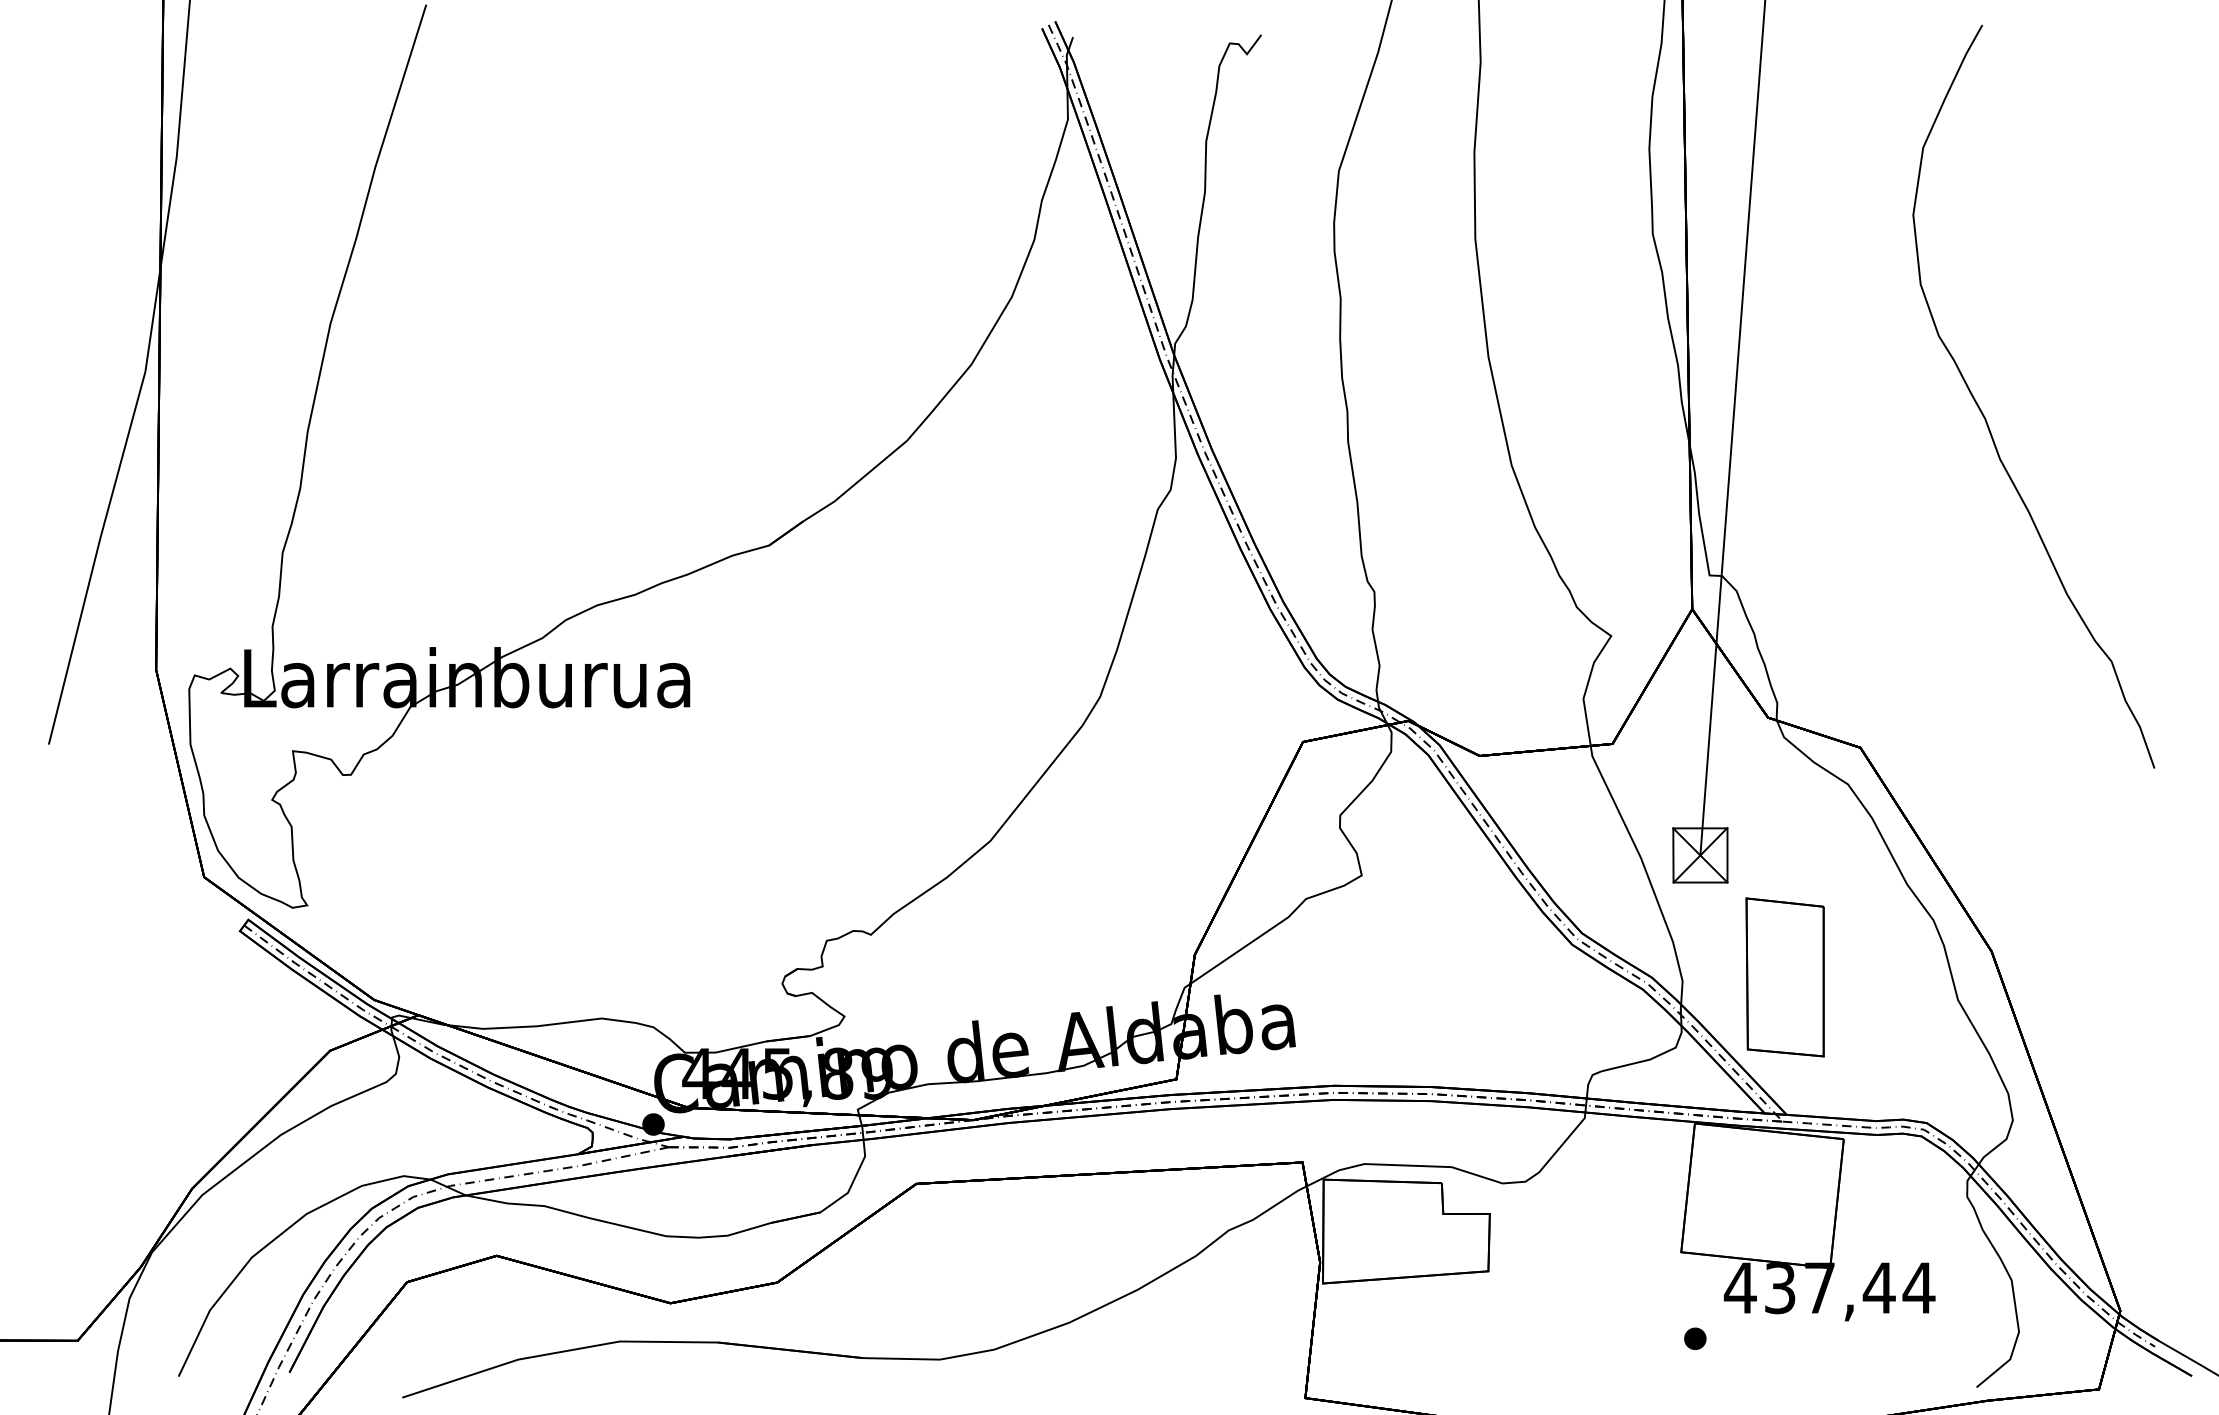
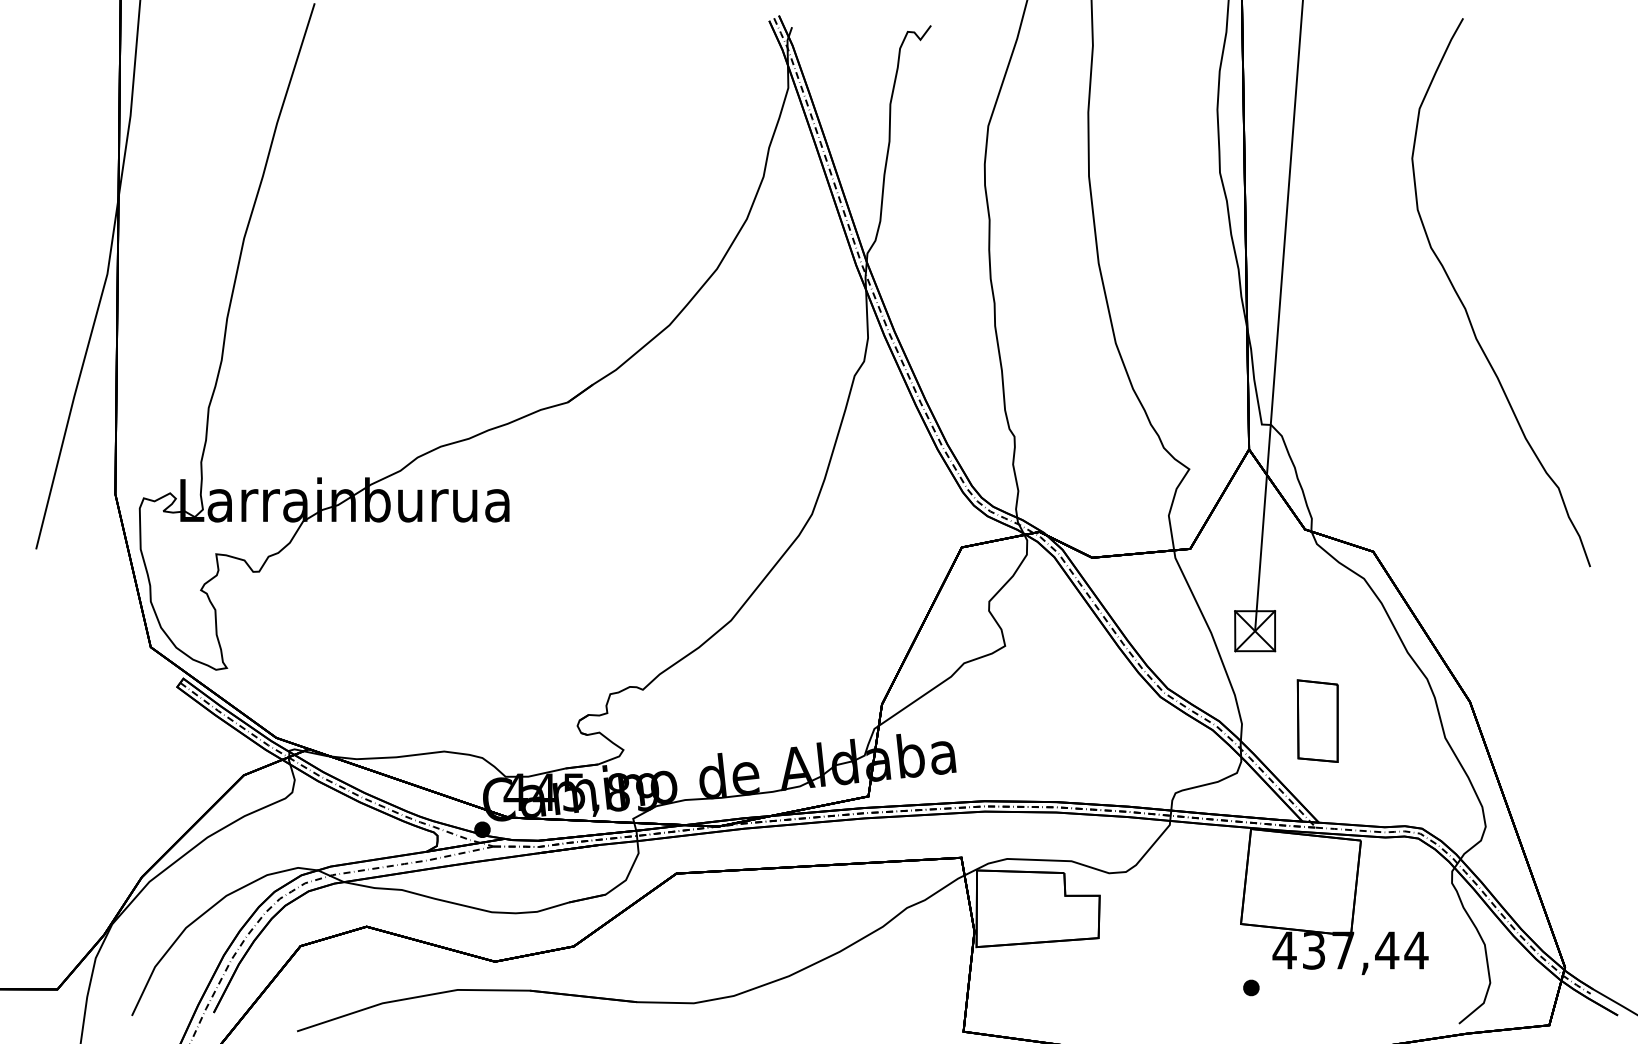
part: (1784, 976) -> (1317, 720), size x0.7

